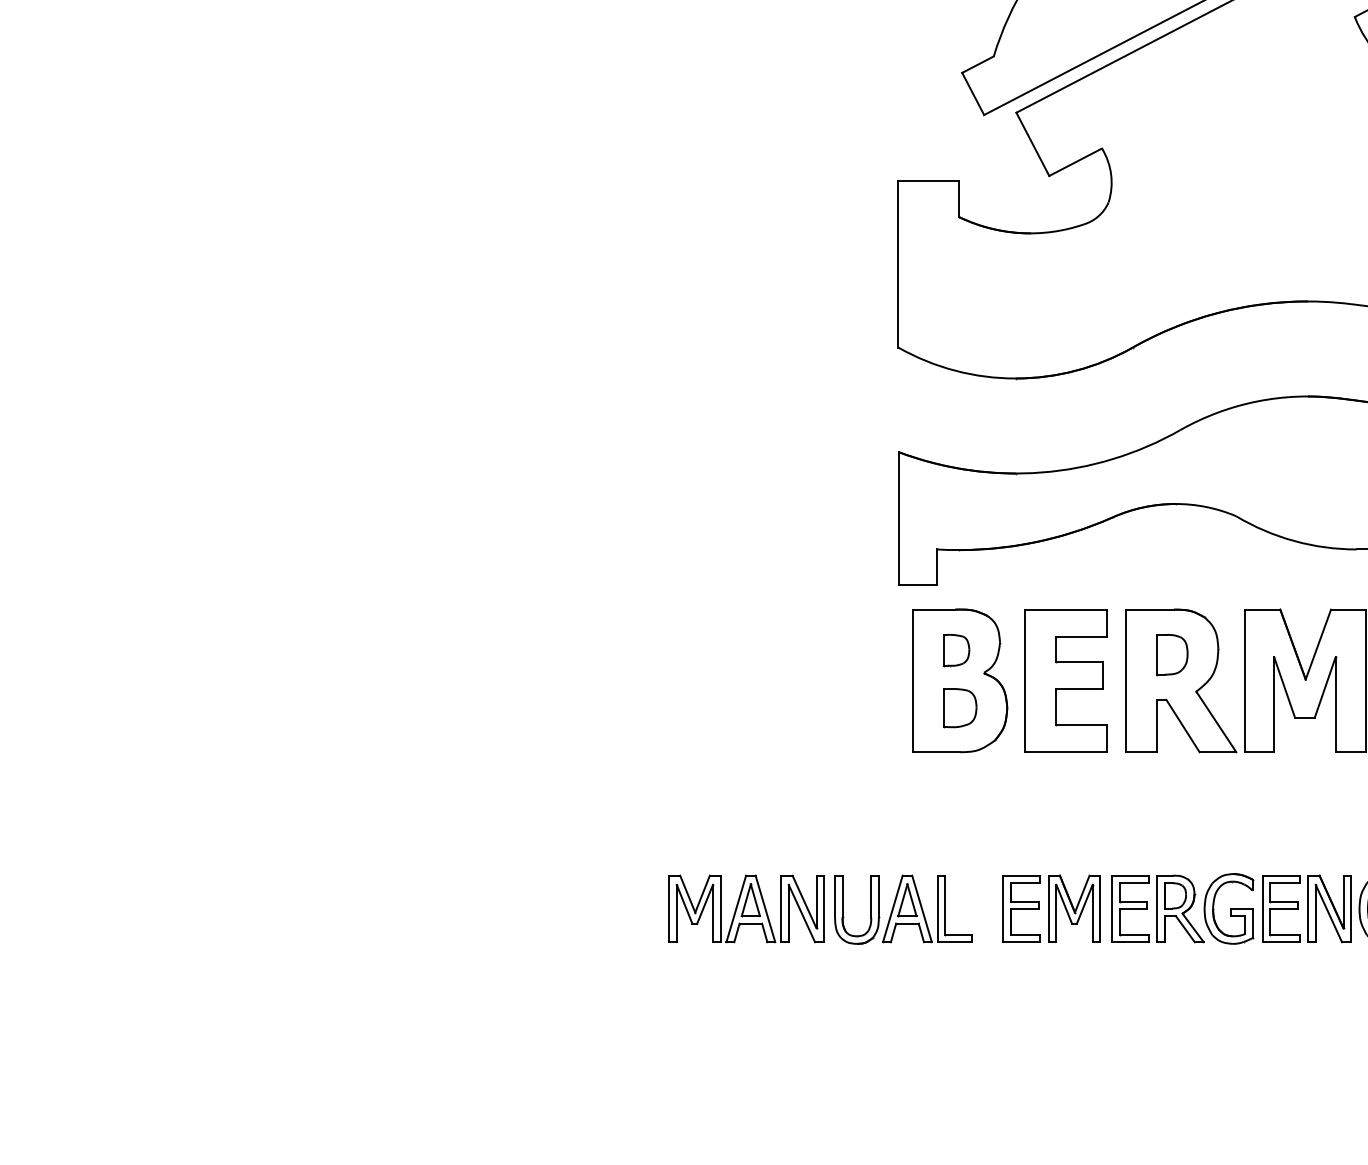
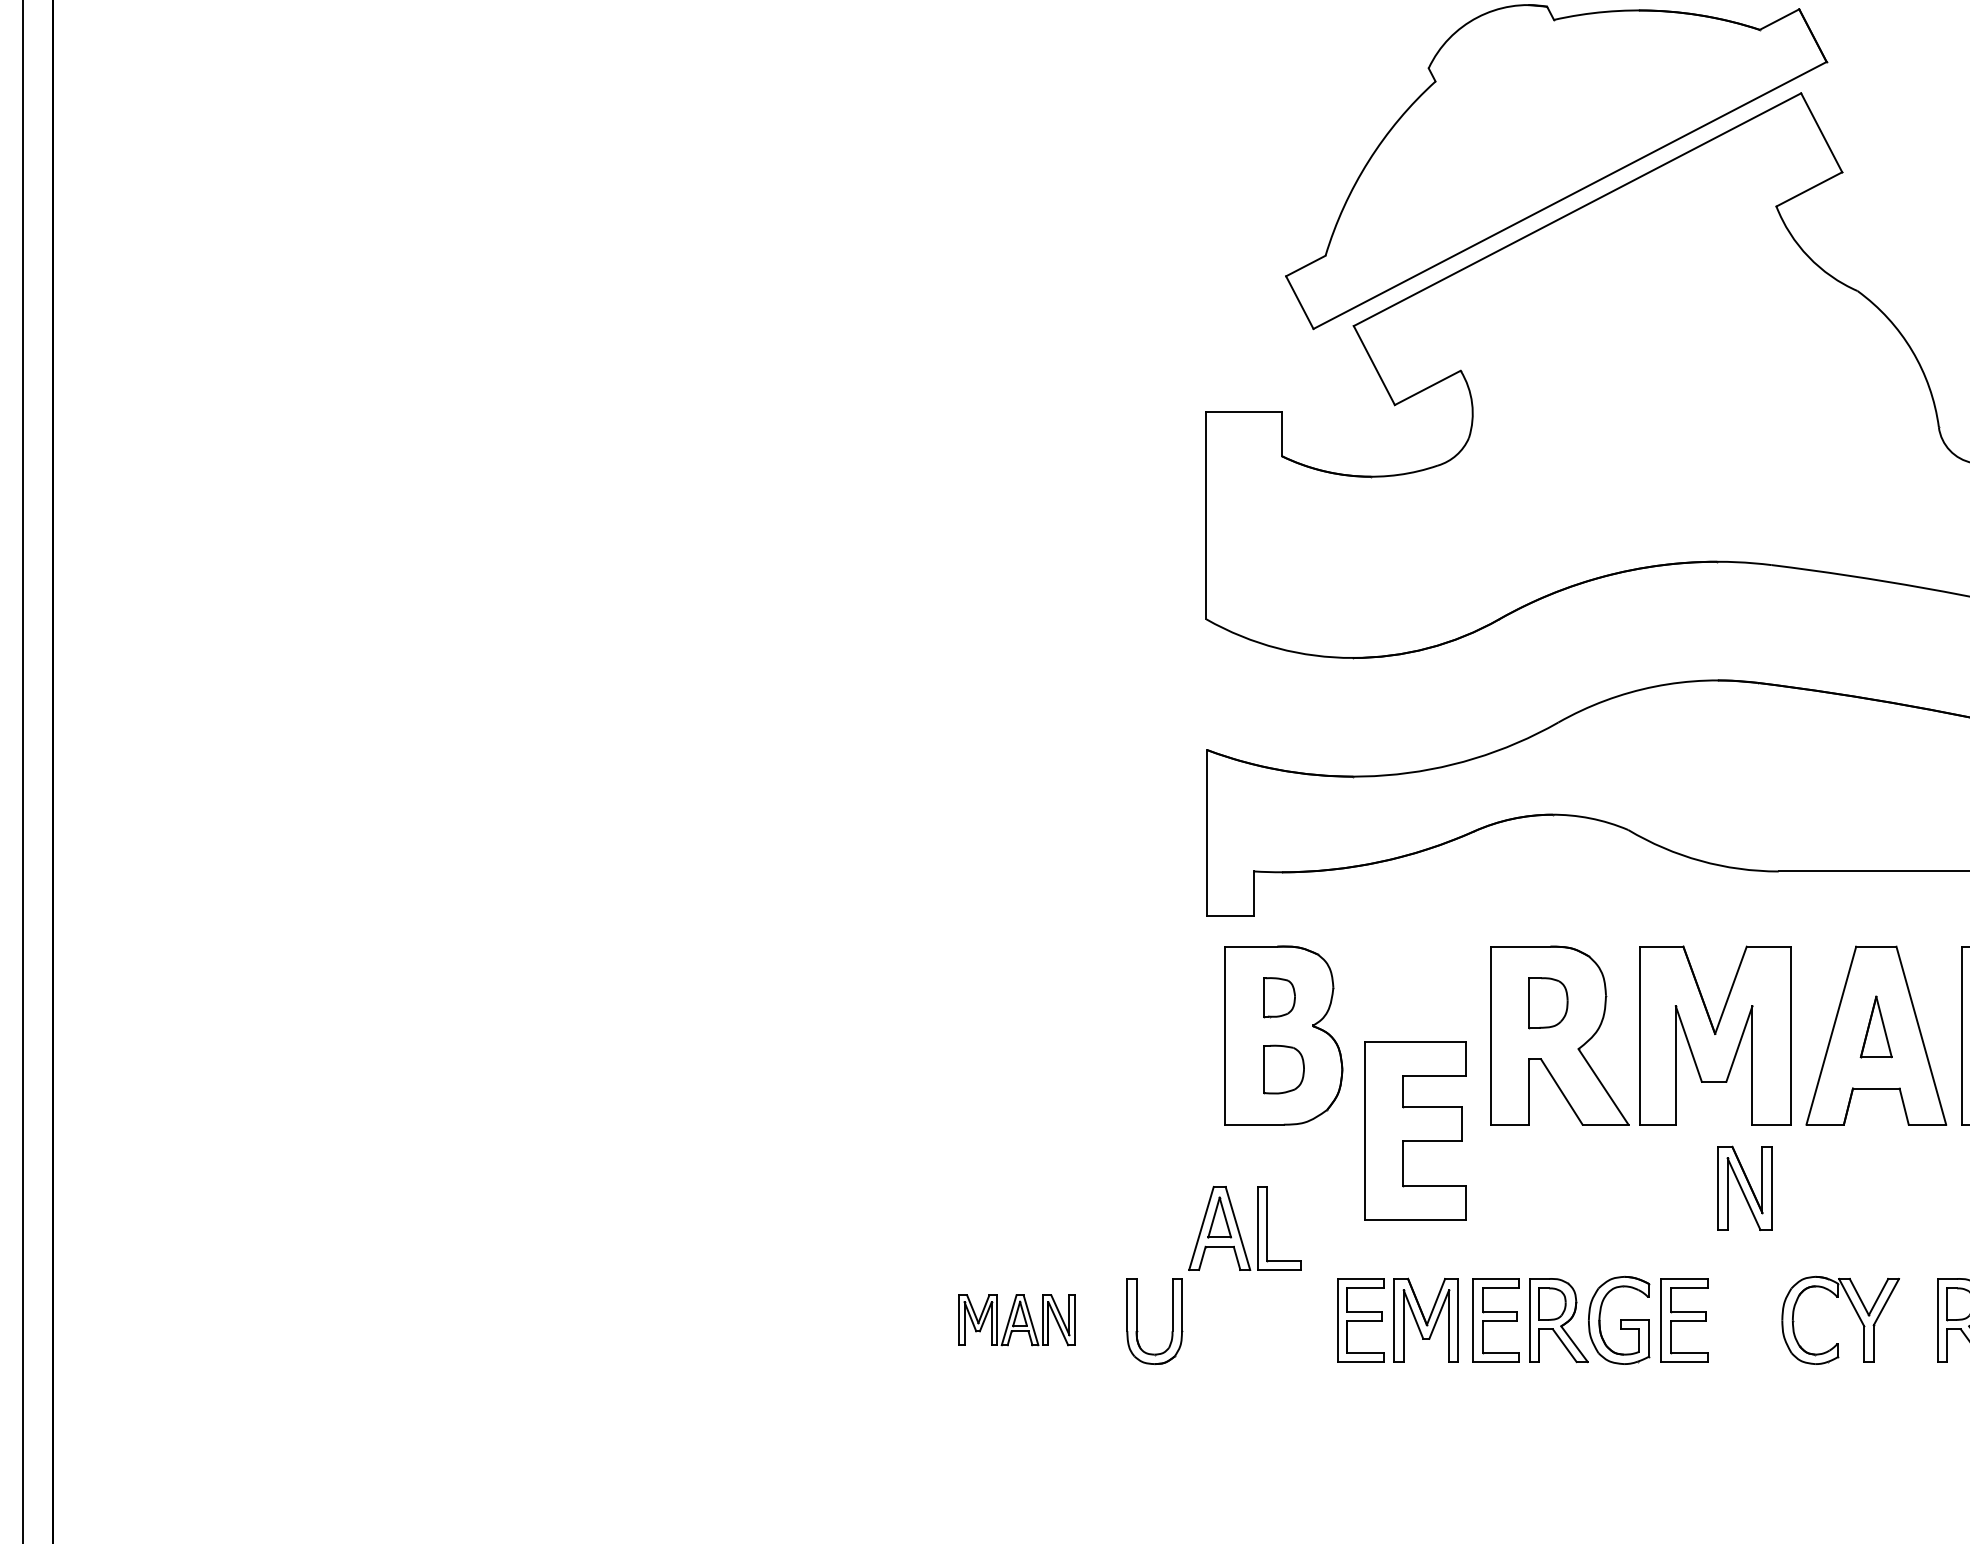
part: (1065, 680) -> (1415, 1130), moved
part: (746, 908) -> (1016, 1319), size x0.6
part: (927, 908) -> (1244, 1228), moved
part: (1329, 908) -> (1744, 1187), moved

